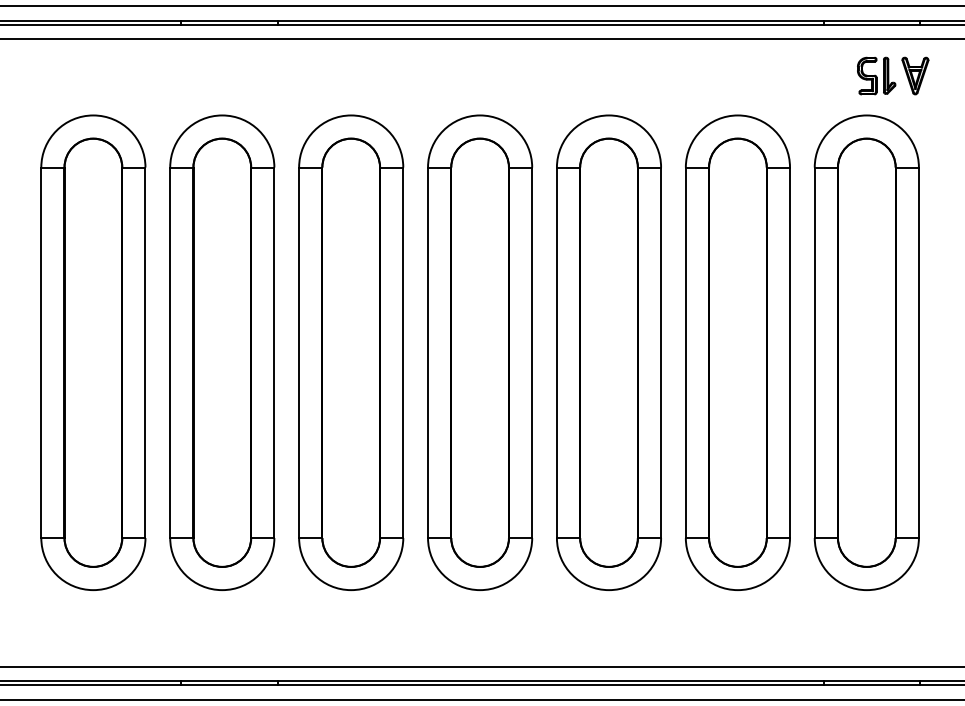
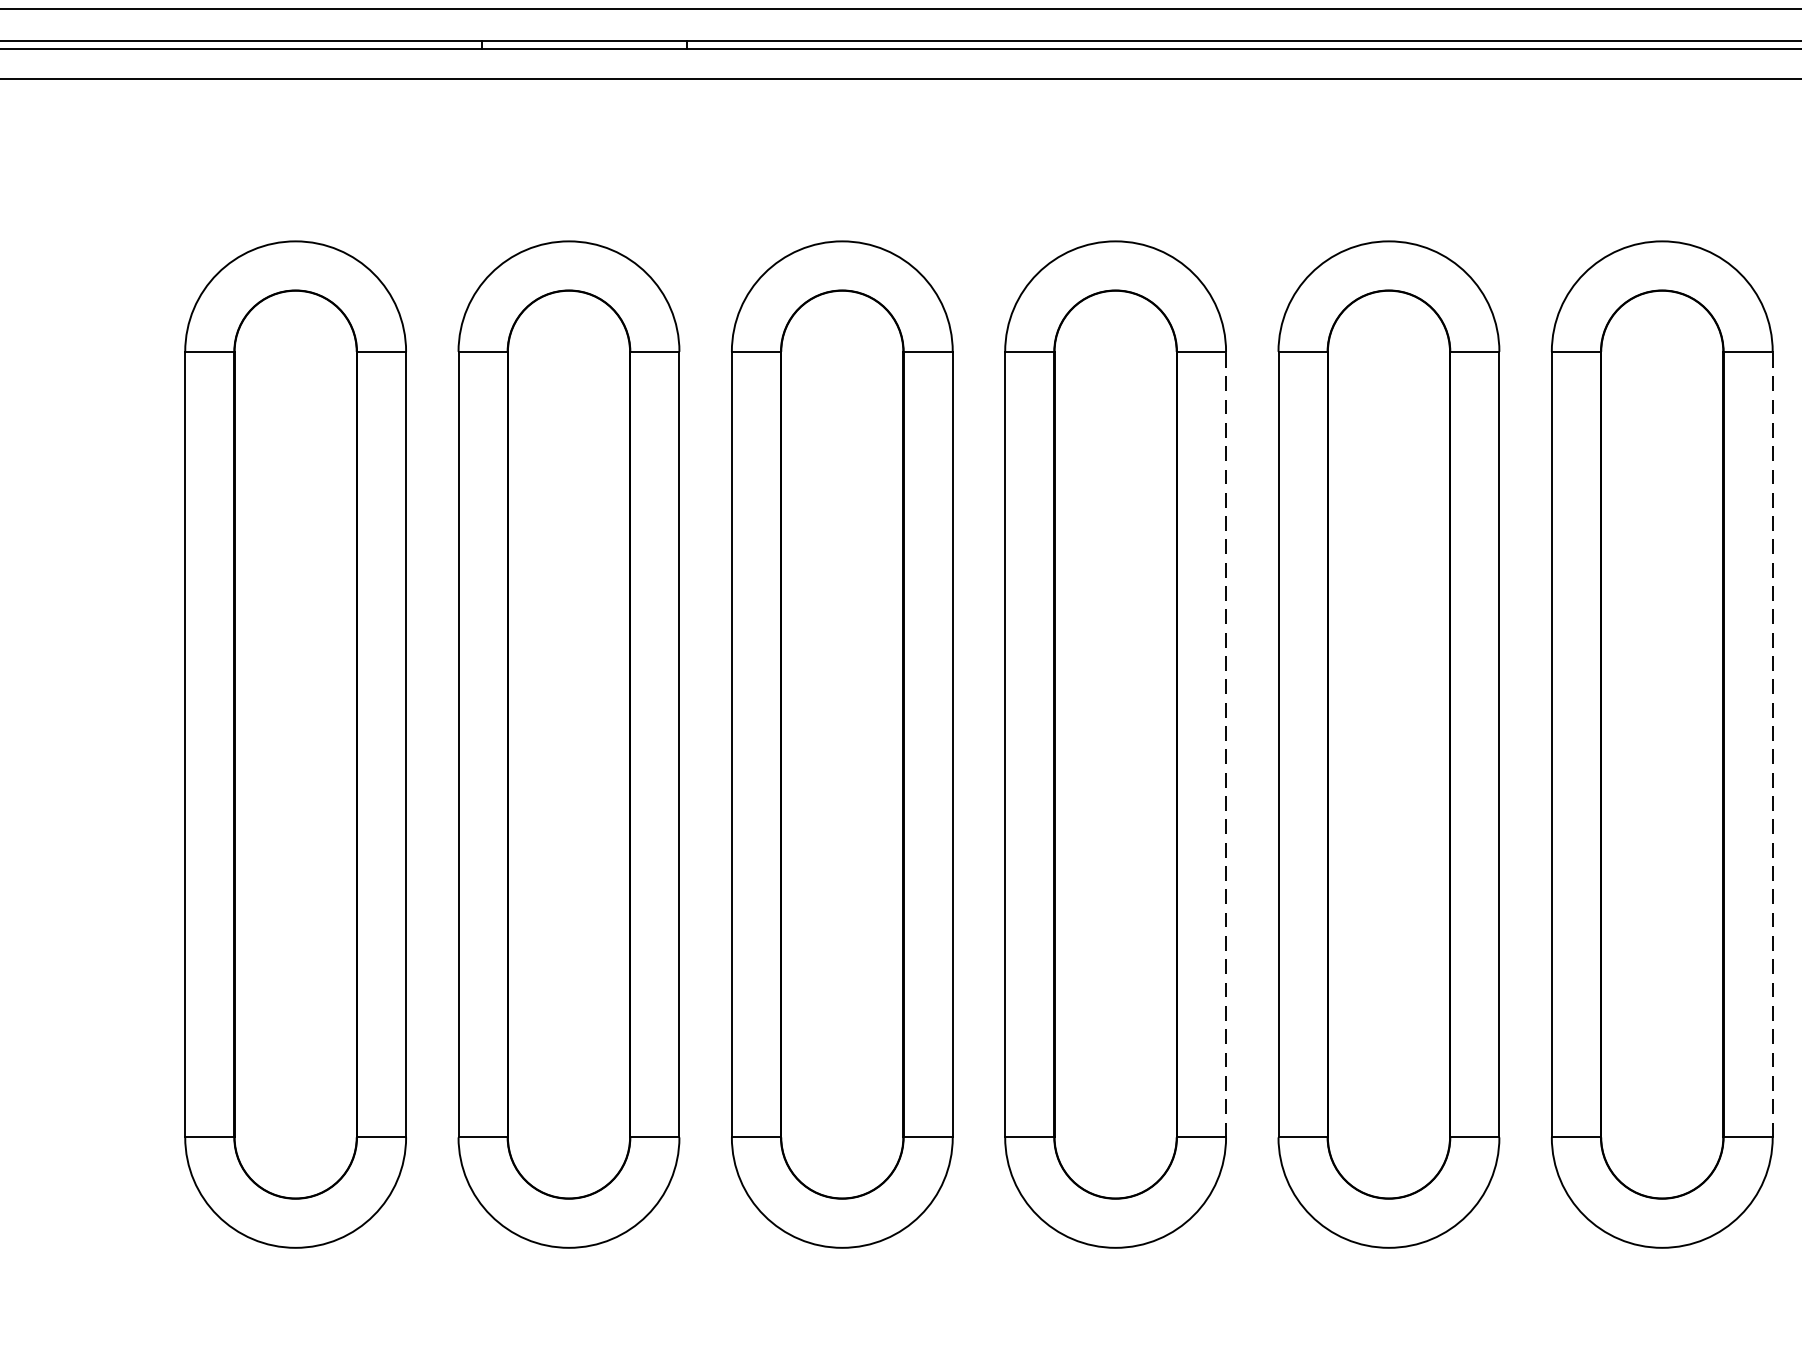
line: (532, 352) -> (1226, 743), solid -> dashed
line: (790, 352) -> (1773, 743), solid -> dashed

